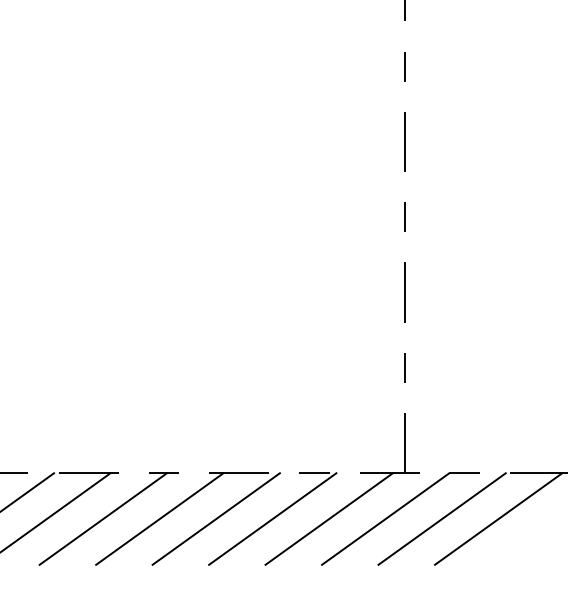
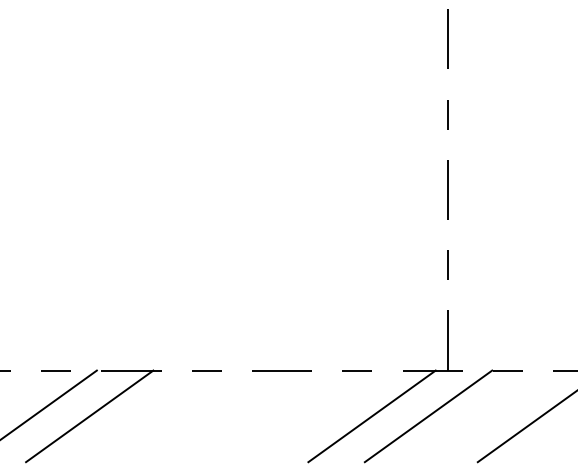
line: (102, 518) -> (145, 415), removed
line: (159, 518) -> (202, 415), removed
line: (215, 518) -> (258, 415), removed
line: (272, 518) -> (315, 415), removed
line: (441, 518) -> (484, 415), removed

